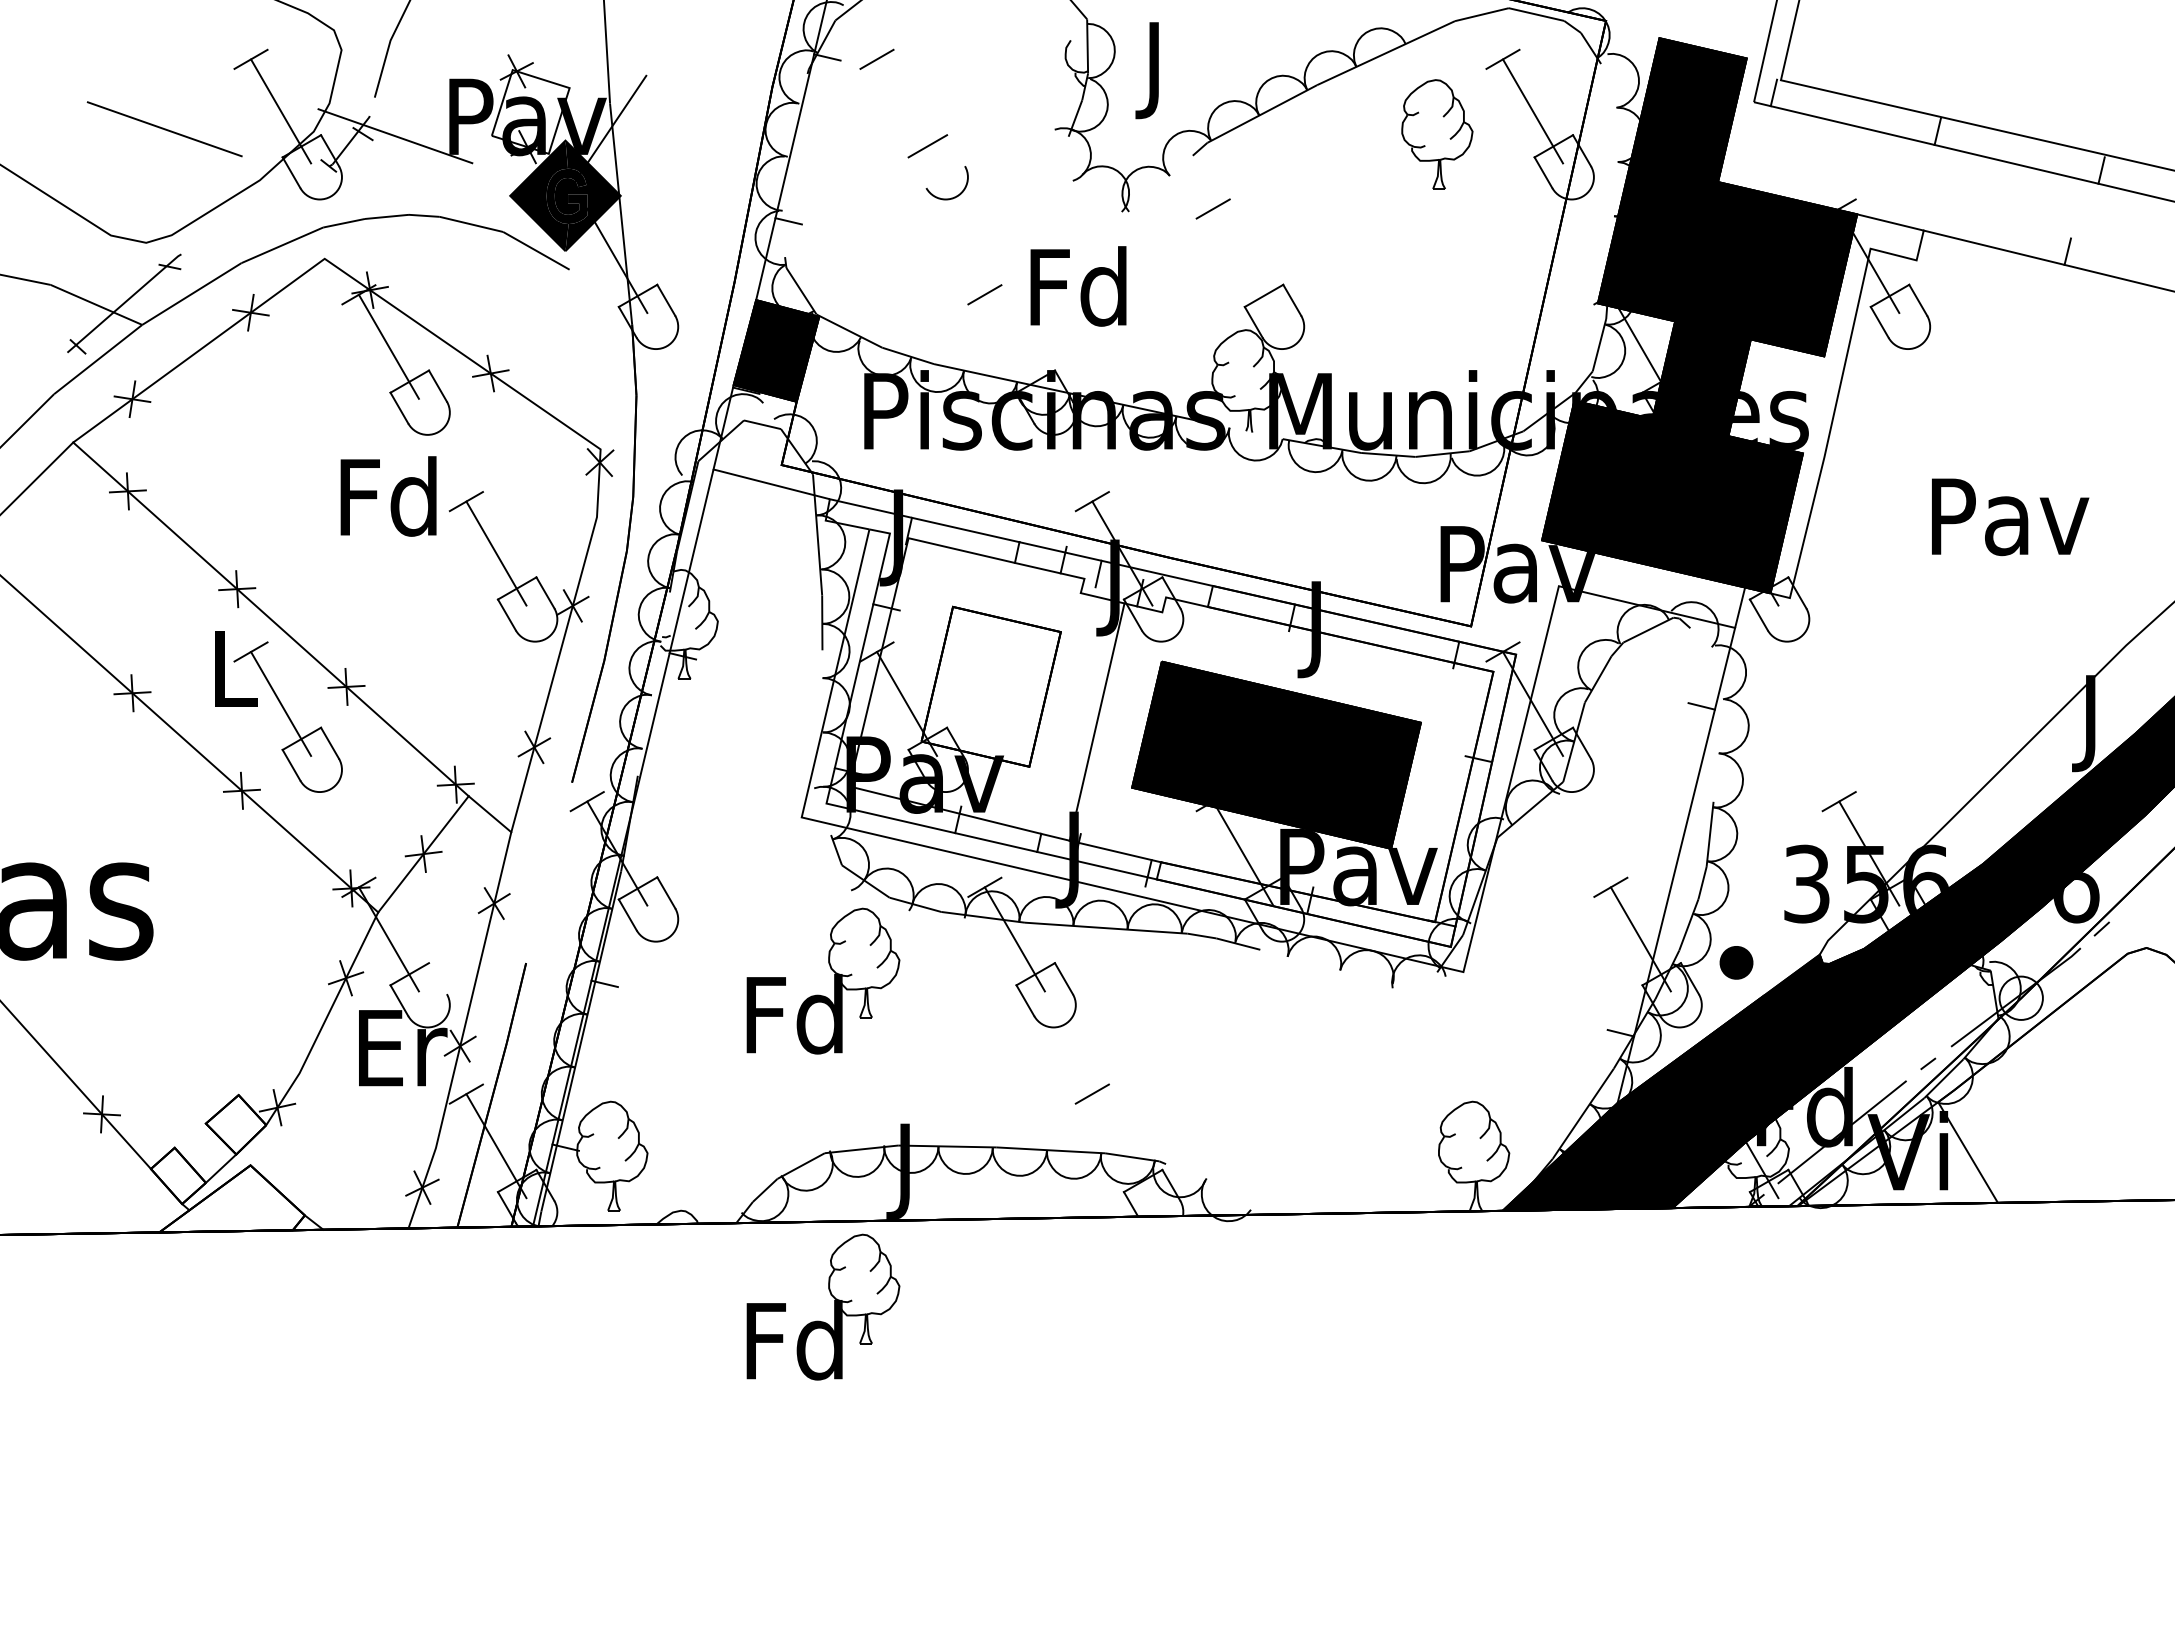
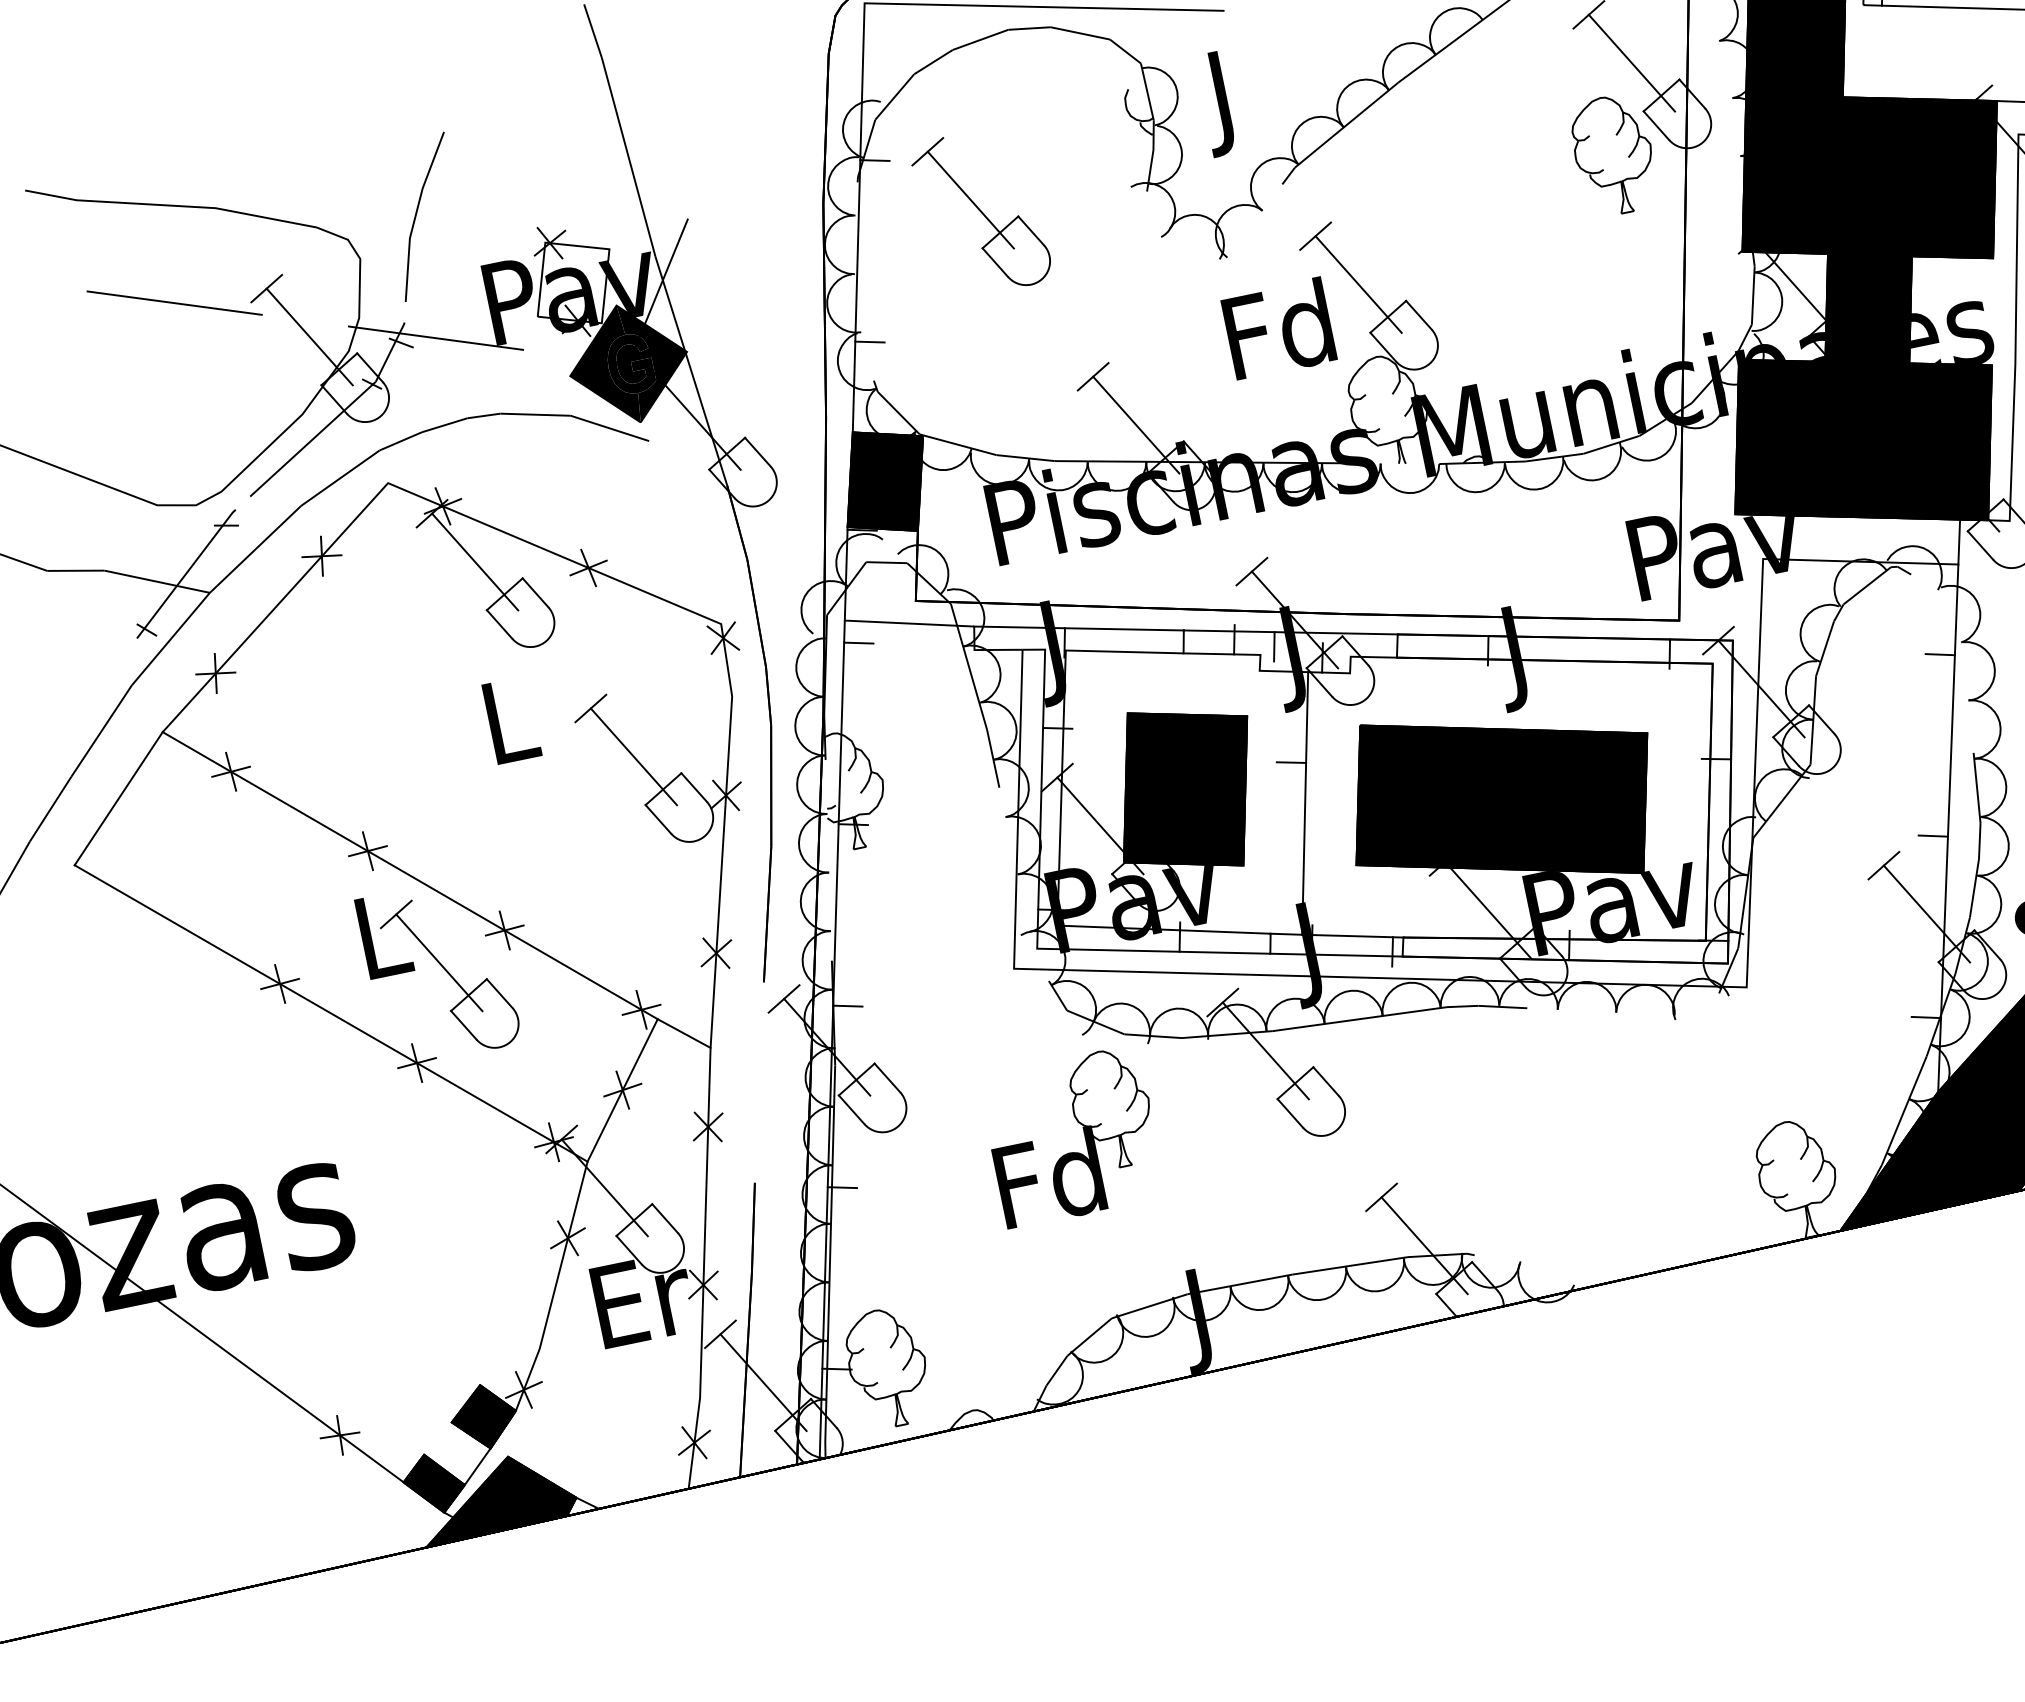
line: (907, 111) -> (971, 200), added
line: (164, 129) -> (174, 303), moved
part: (1437, 134) -> (1614, 155), moved
line: (955, 150) -> (1030, 230), added
line: (917, 172) -> (995, 262), added
line: (263, 205) -> (311, 440), added
line: (1243, 261) -> (1359, 285), added
text: (1078, 286) -> (1278, 329), moved
line: (1014, 346) -> (1135, 424), added
line: (721, 492) -> (858, 643), added
text: (388, 496) -> (507, 720), Fd -> L
line: (1092, 682) -> (1291, 762), added
fill: (990, 686) -> (1184, 789), added
line: (643, 819) -> (847, 1005), added
line: (1661, 869) -> (1933, 835), added
line: (437, 978) -> (664, 1218), added
fill: (235, 1124) -> (483, 1416), added
line: (1122, 1146) -> (1424, 1246), added
fill: (177, 1175) -> (433, 1483), added
fill: (231, 1198) -> (495, 1495), added
part: (834, 1306) -> (1155, 1478), removed

